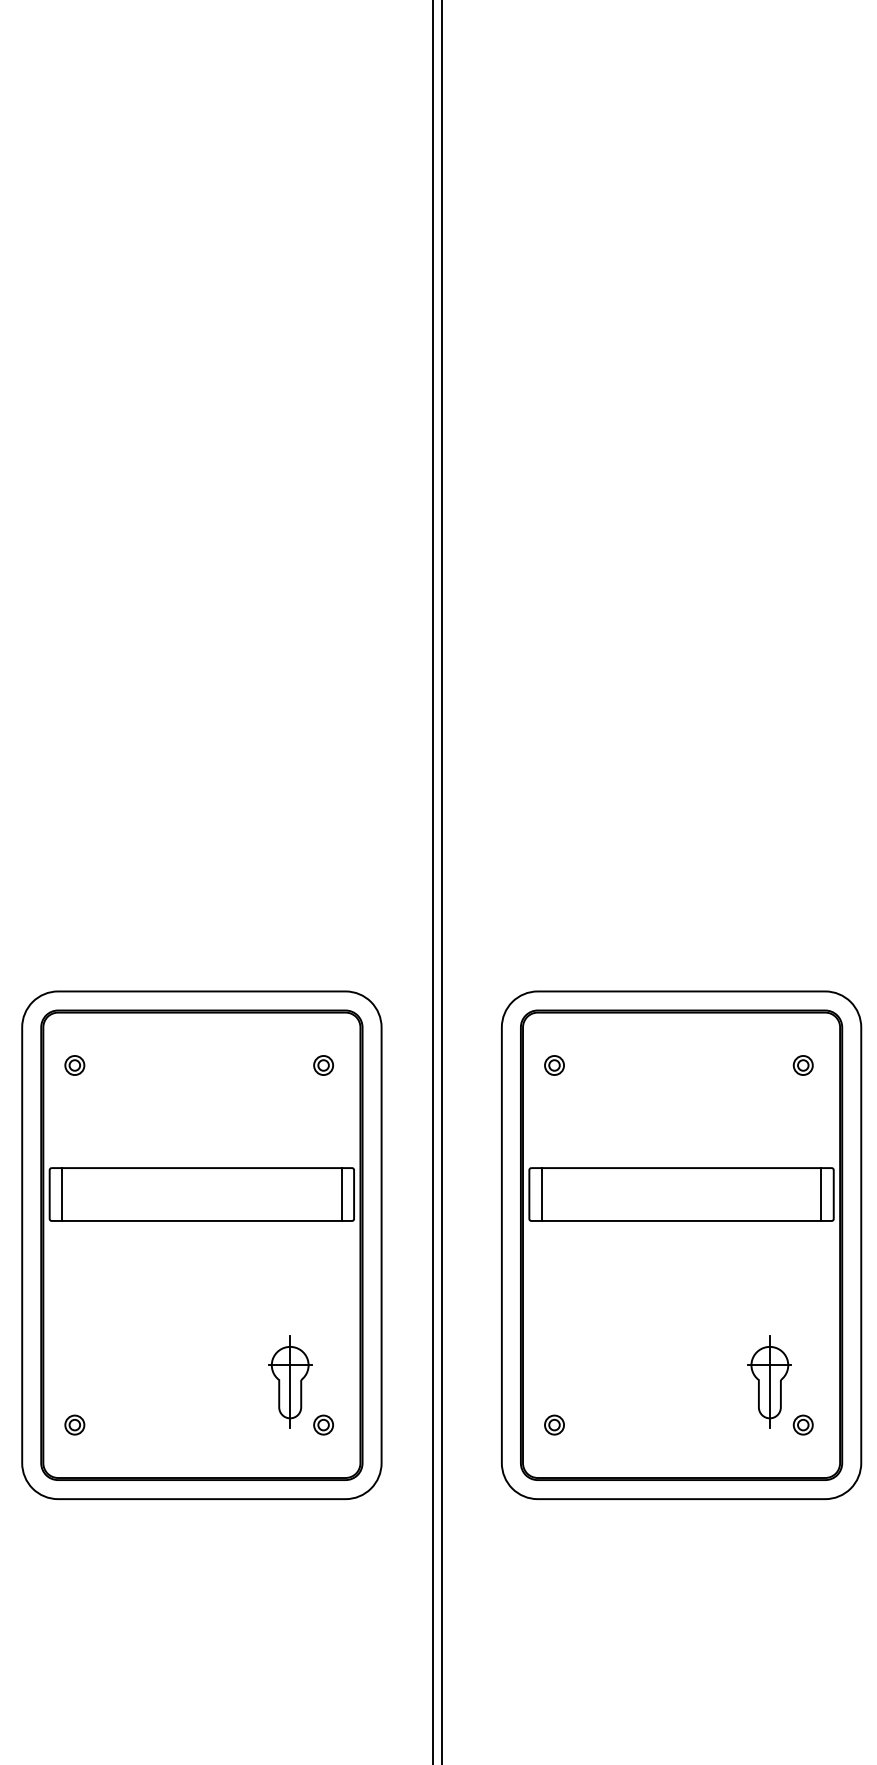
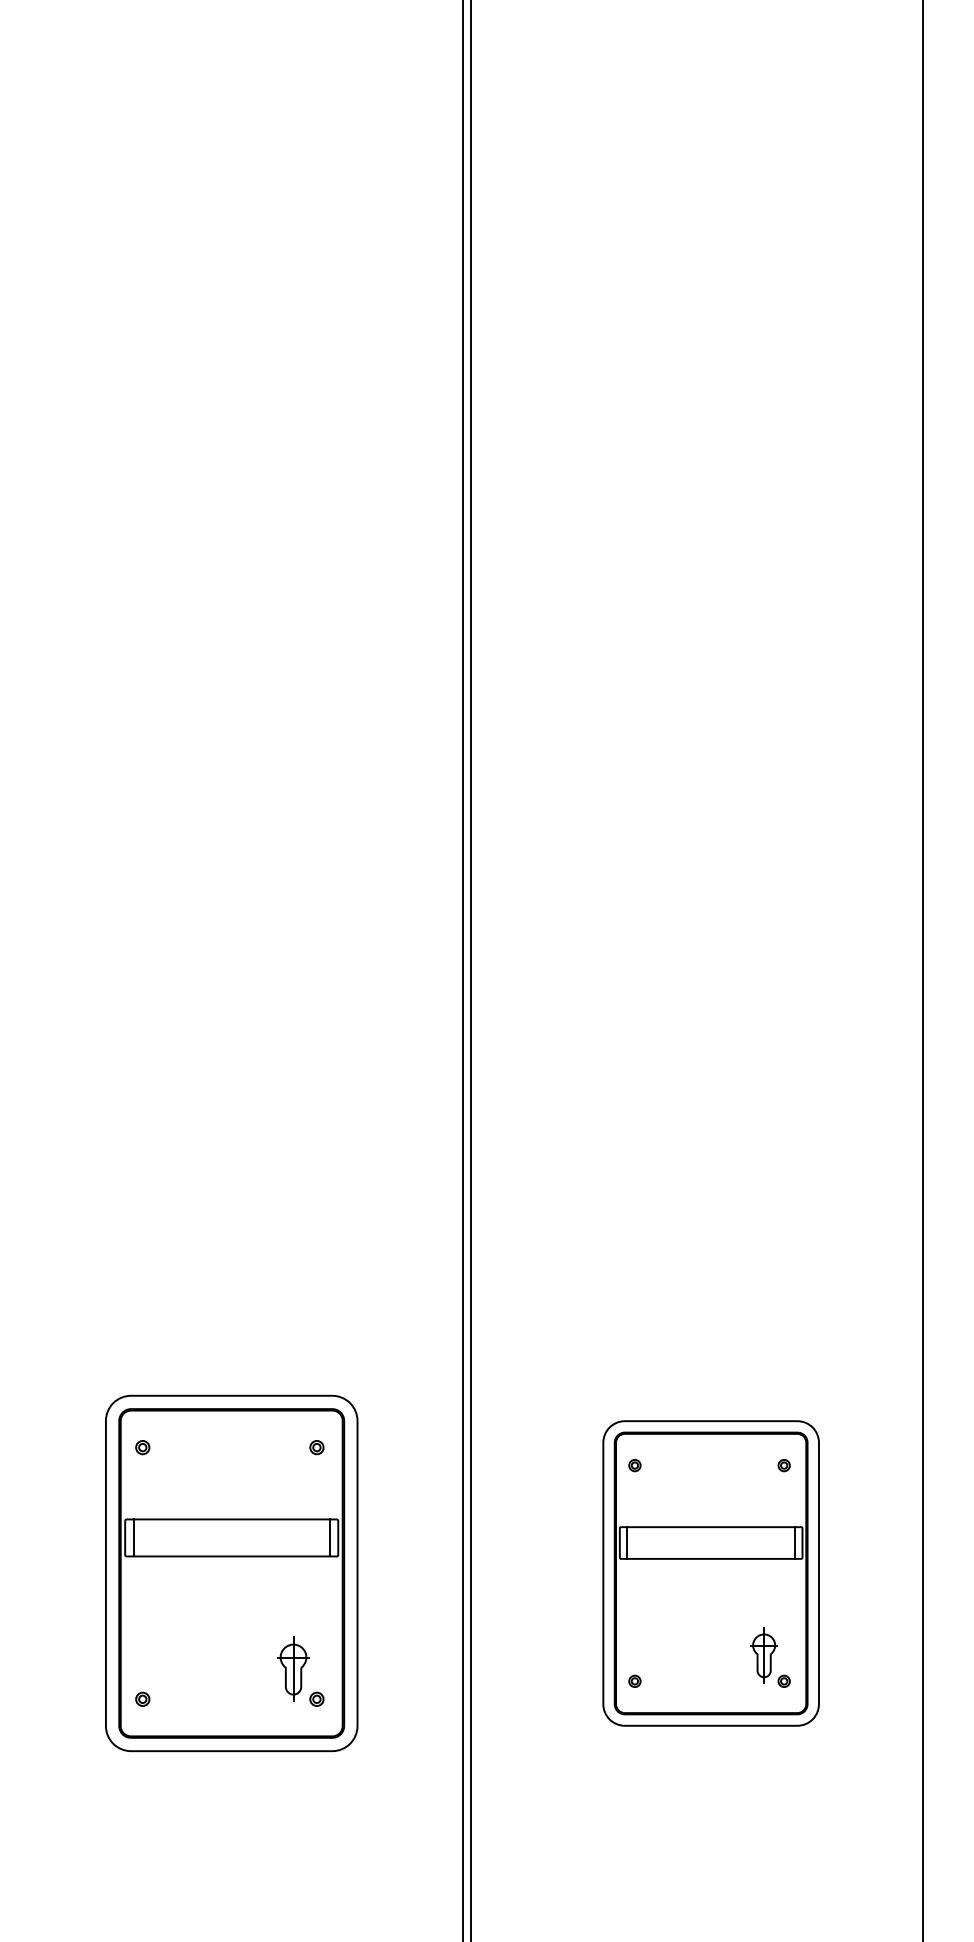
part: (201, 1245) -> (231, 1573), size x0.7
part: (680, 1245) -> (710, 1573), size x0.6

